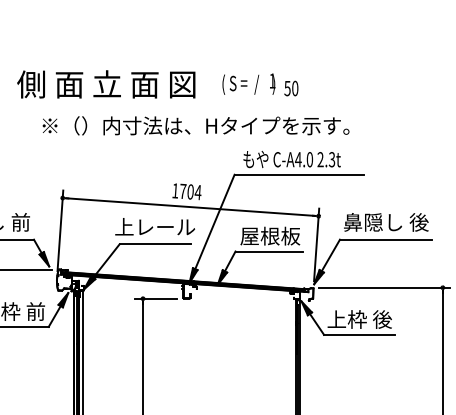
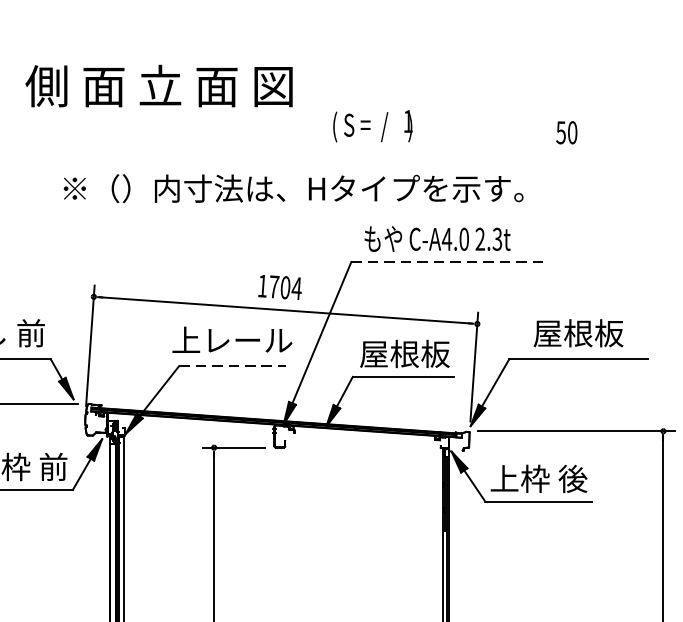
text: (106, 84) -> (159, 86), moved
text: (291, 88) -> (567, 132), moved
line: (299, 174) -> (448, 261), solid -> dashed
text: (386, 222) -> (579, 333), 鼻隠し 後 -> 屋根板
line: (155, 244) -> (232, 366), solid -> dashed

